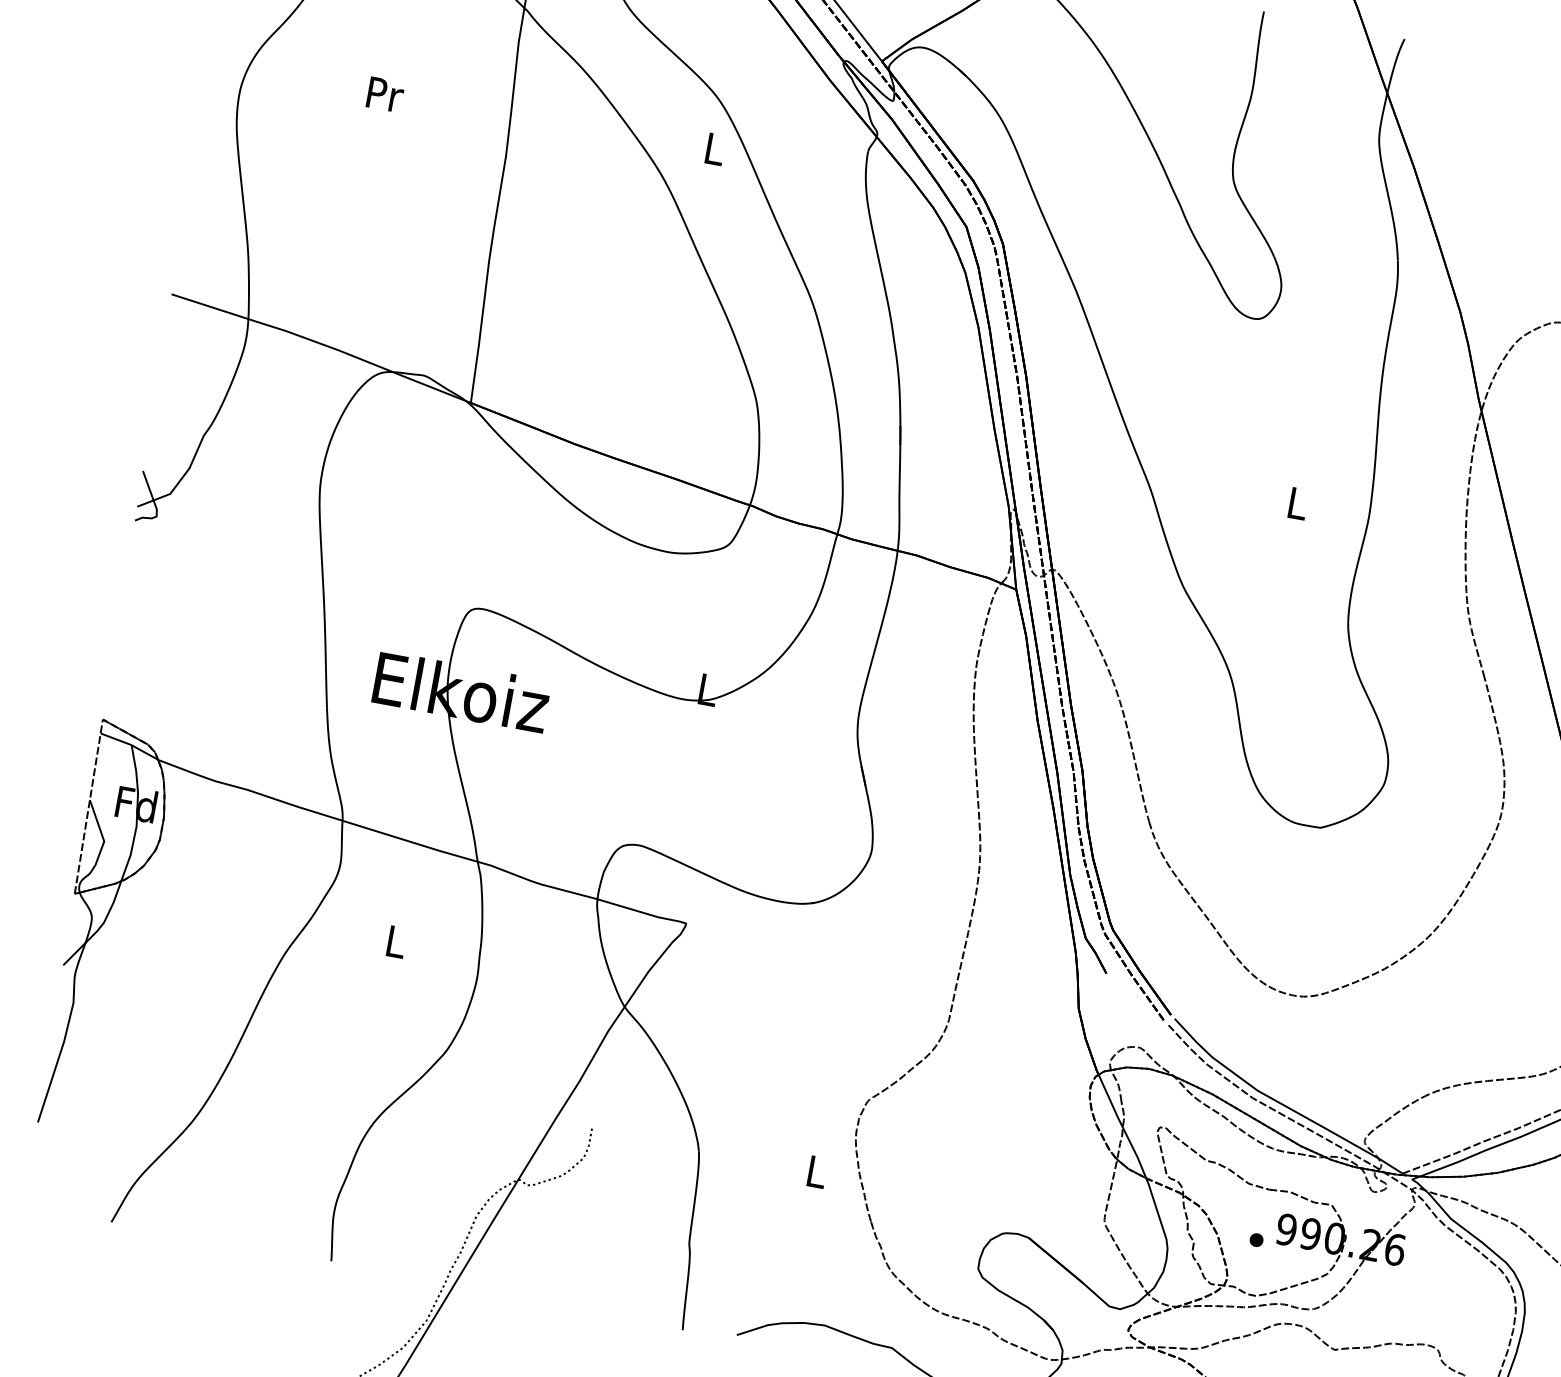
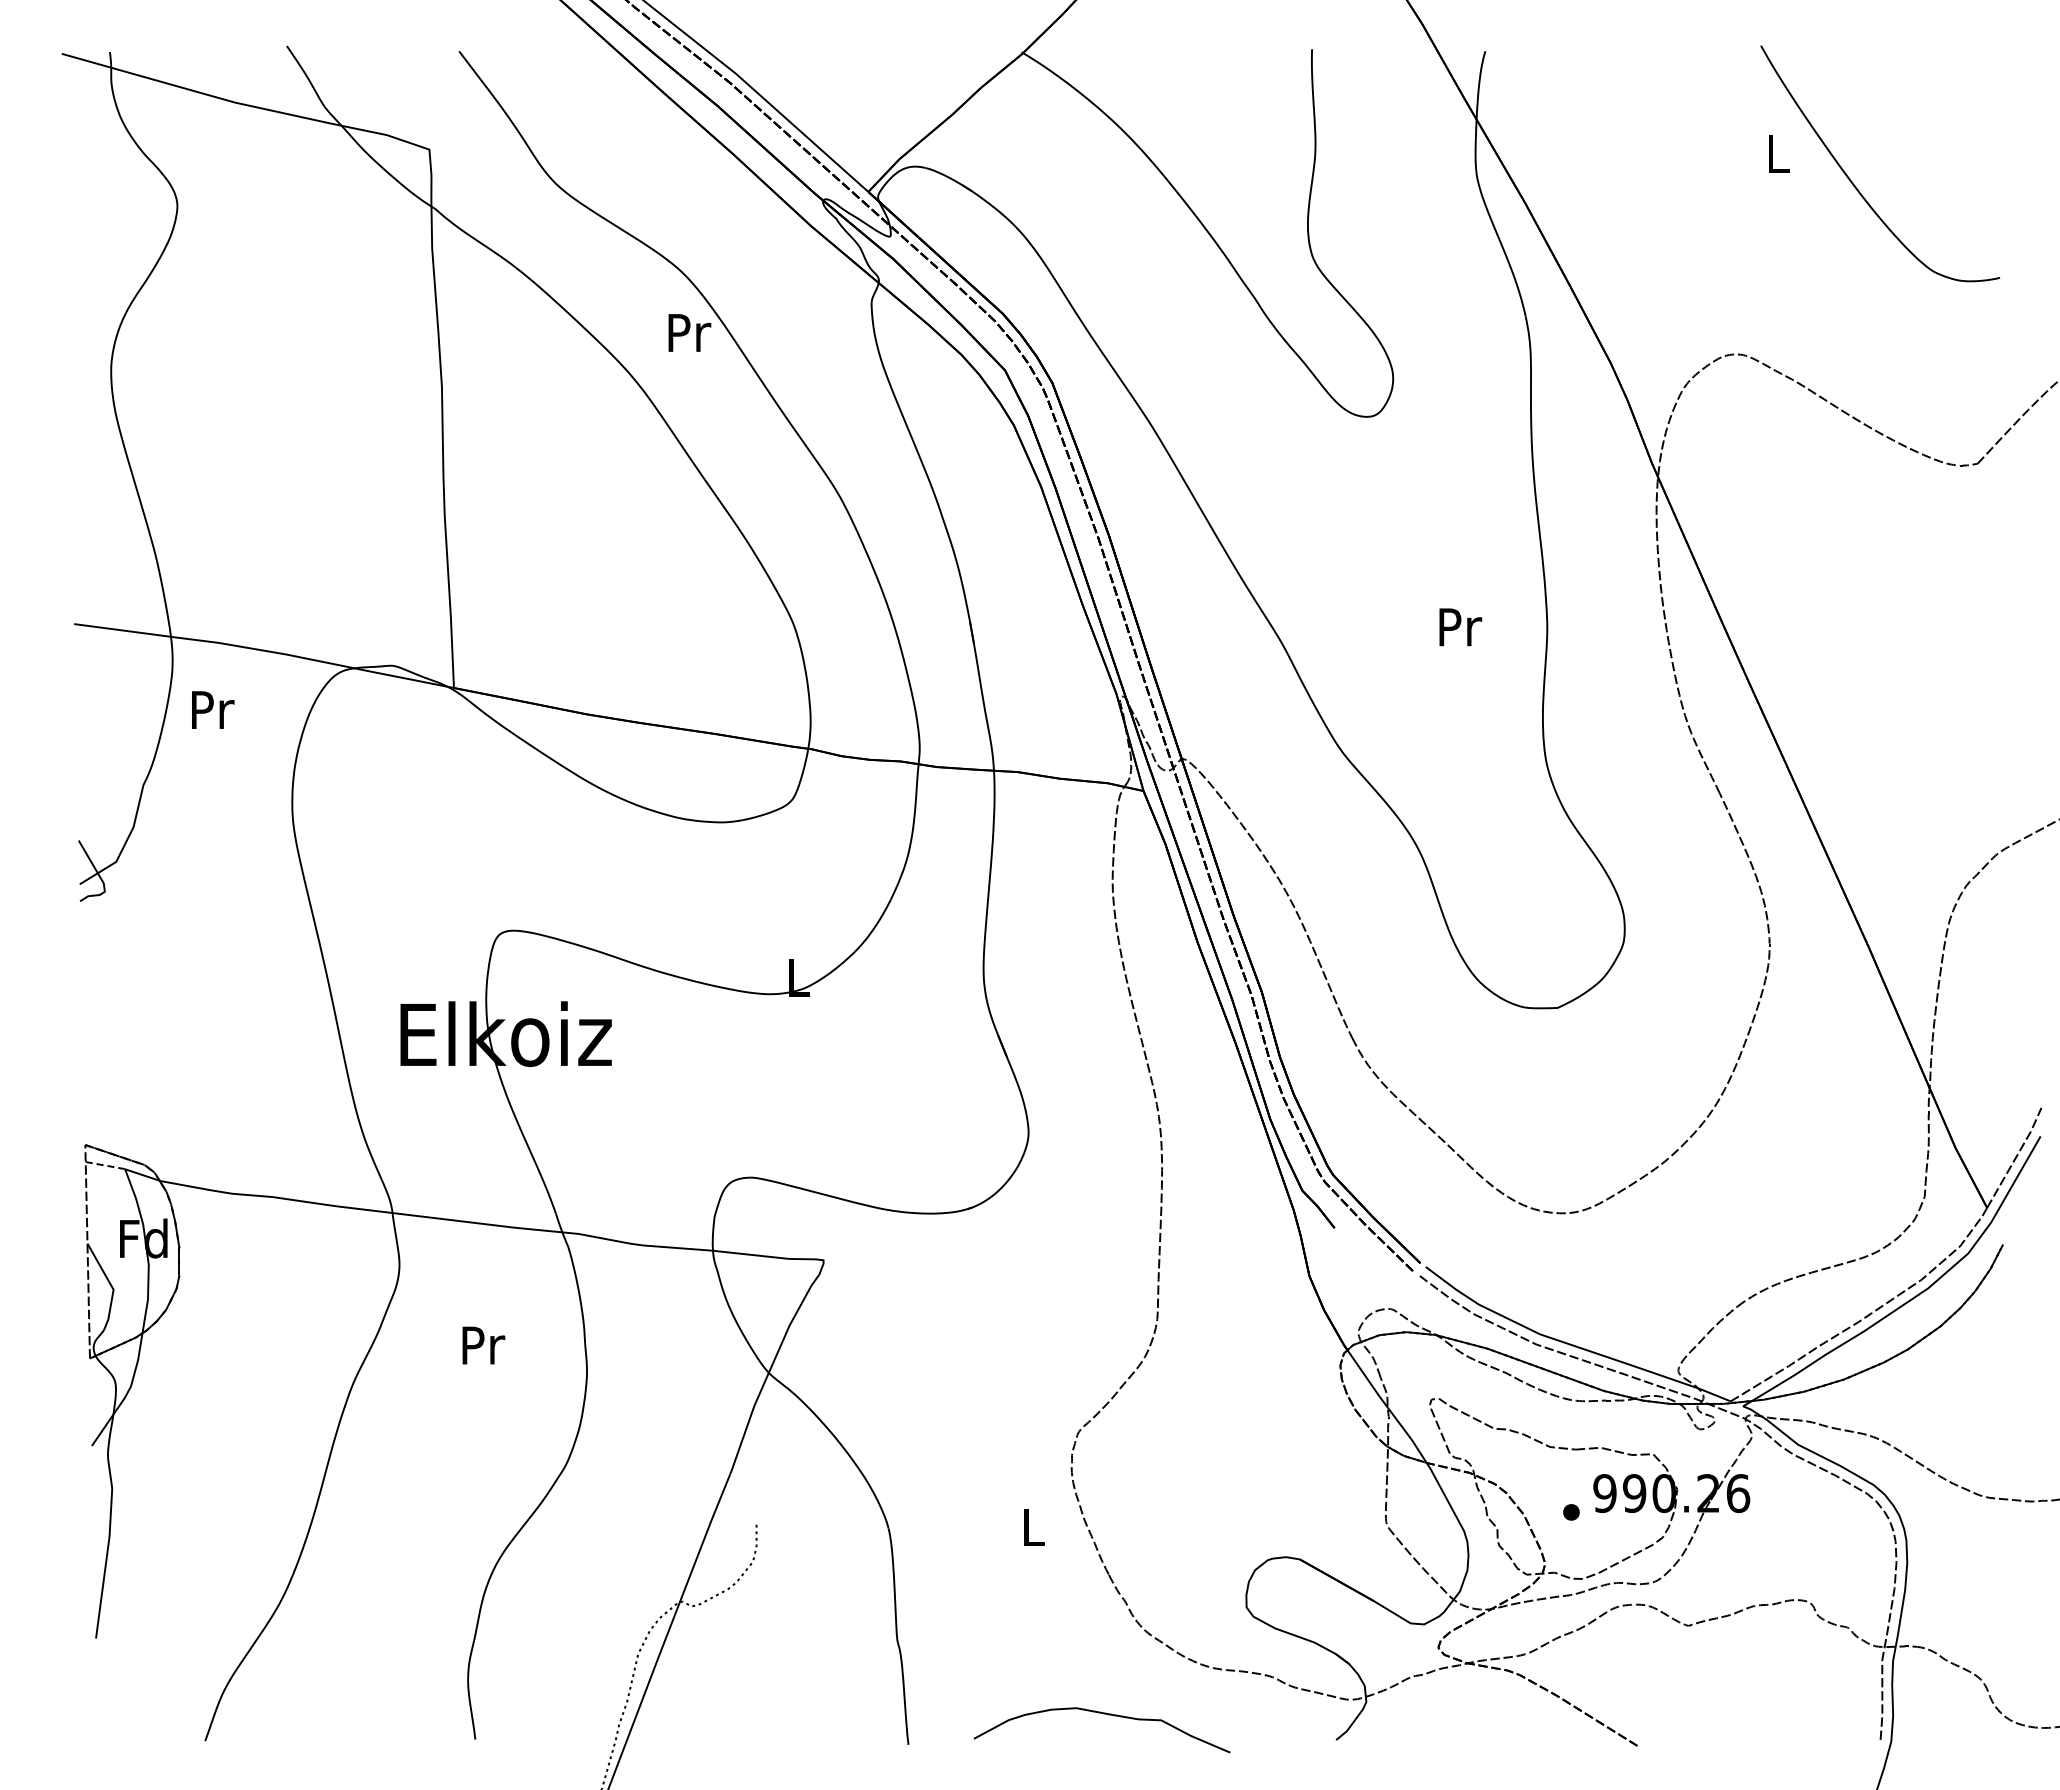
text: (385, 94) -> (213, 709), moved
text: (715, 148) -> (689, 332), L -> Pr
text: (1298, 503) -> (1460, 627), L -> Pr
line: (117, 739) -> (106, 1165), solid -> dashed
text: (396, 942) -> (483, 1345), L -> Pr

